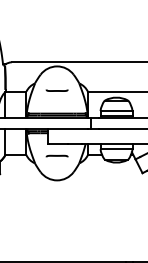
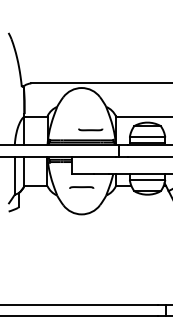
line: (56, 90) -> (90, 129), moved

